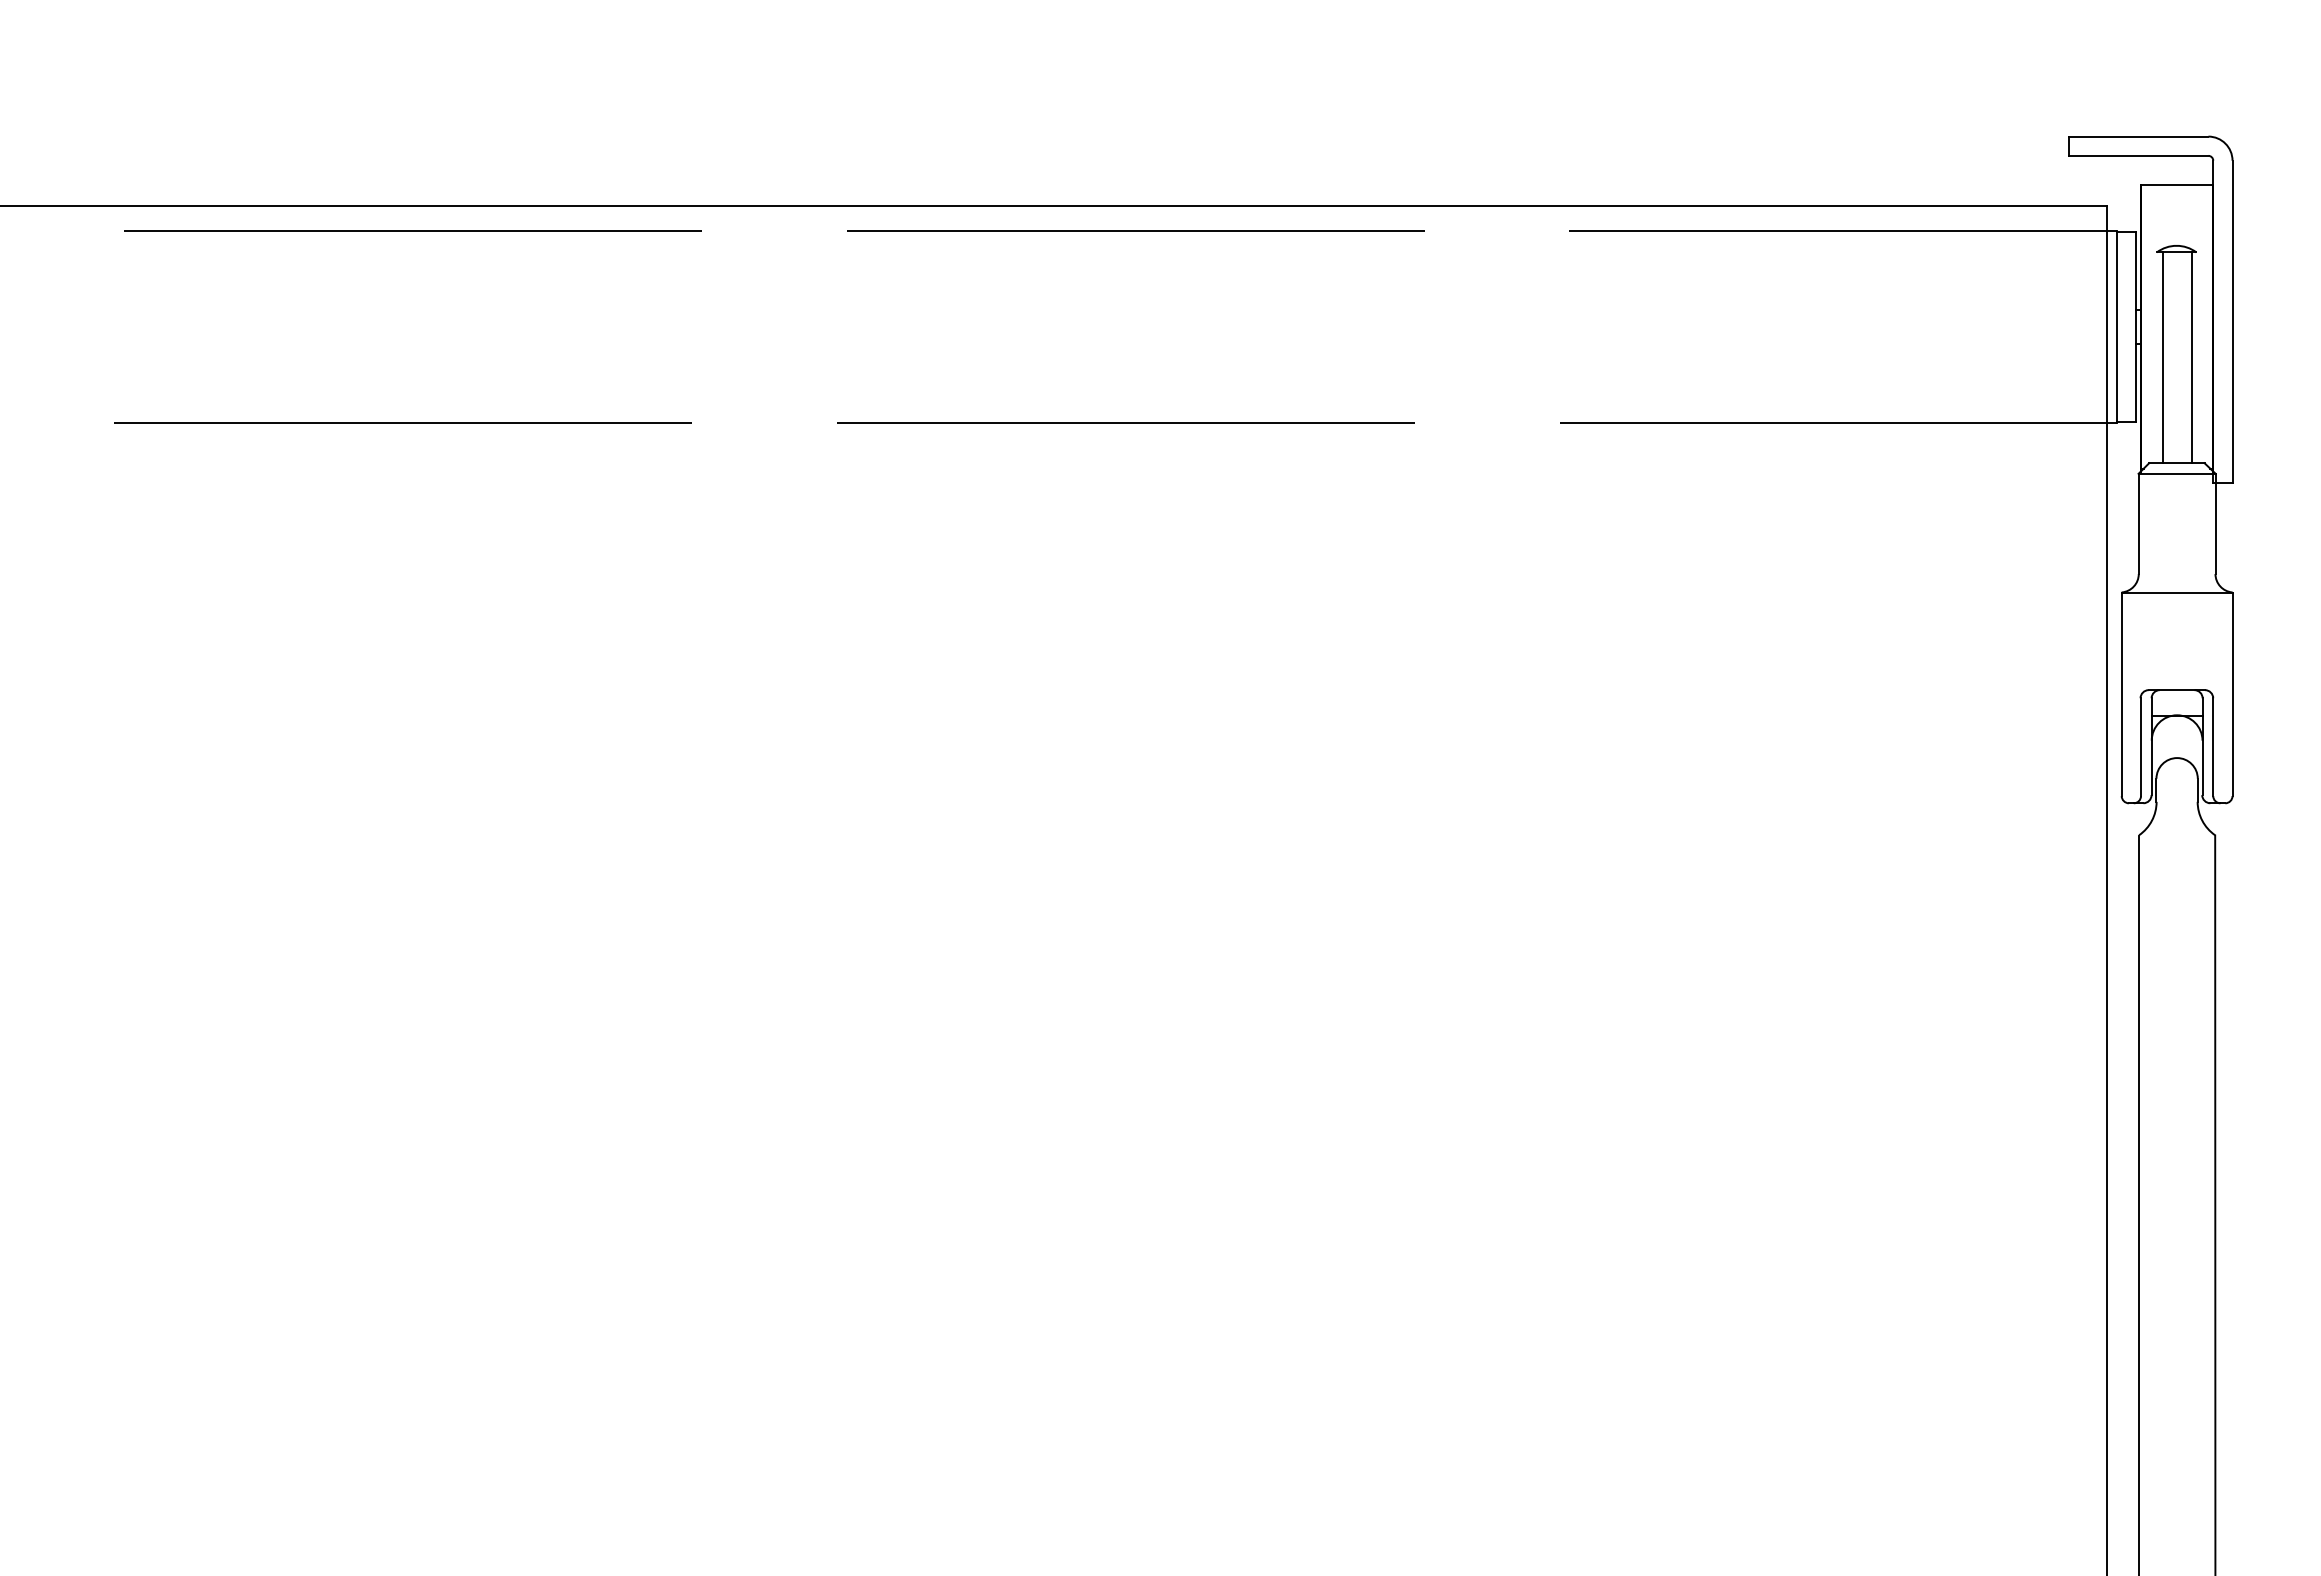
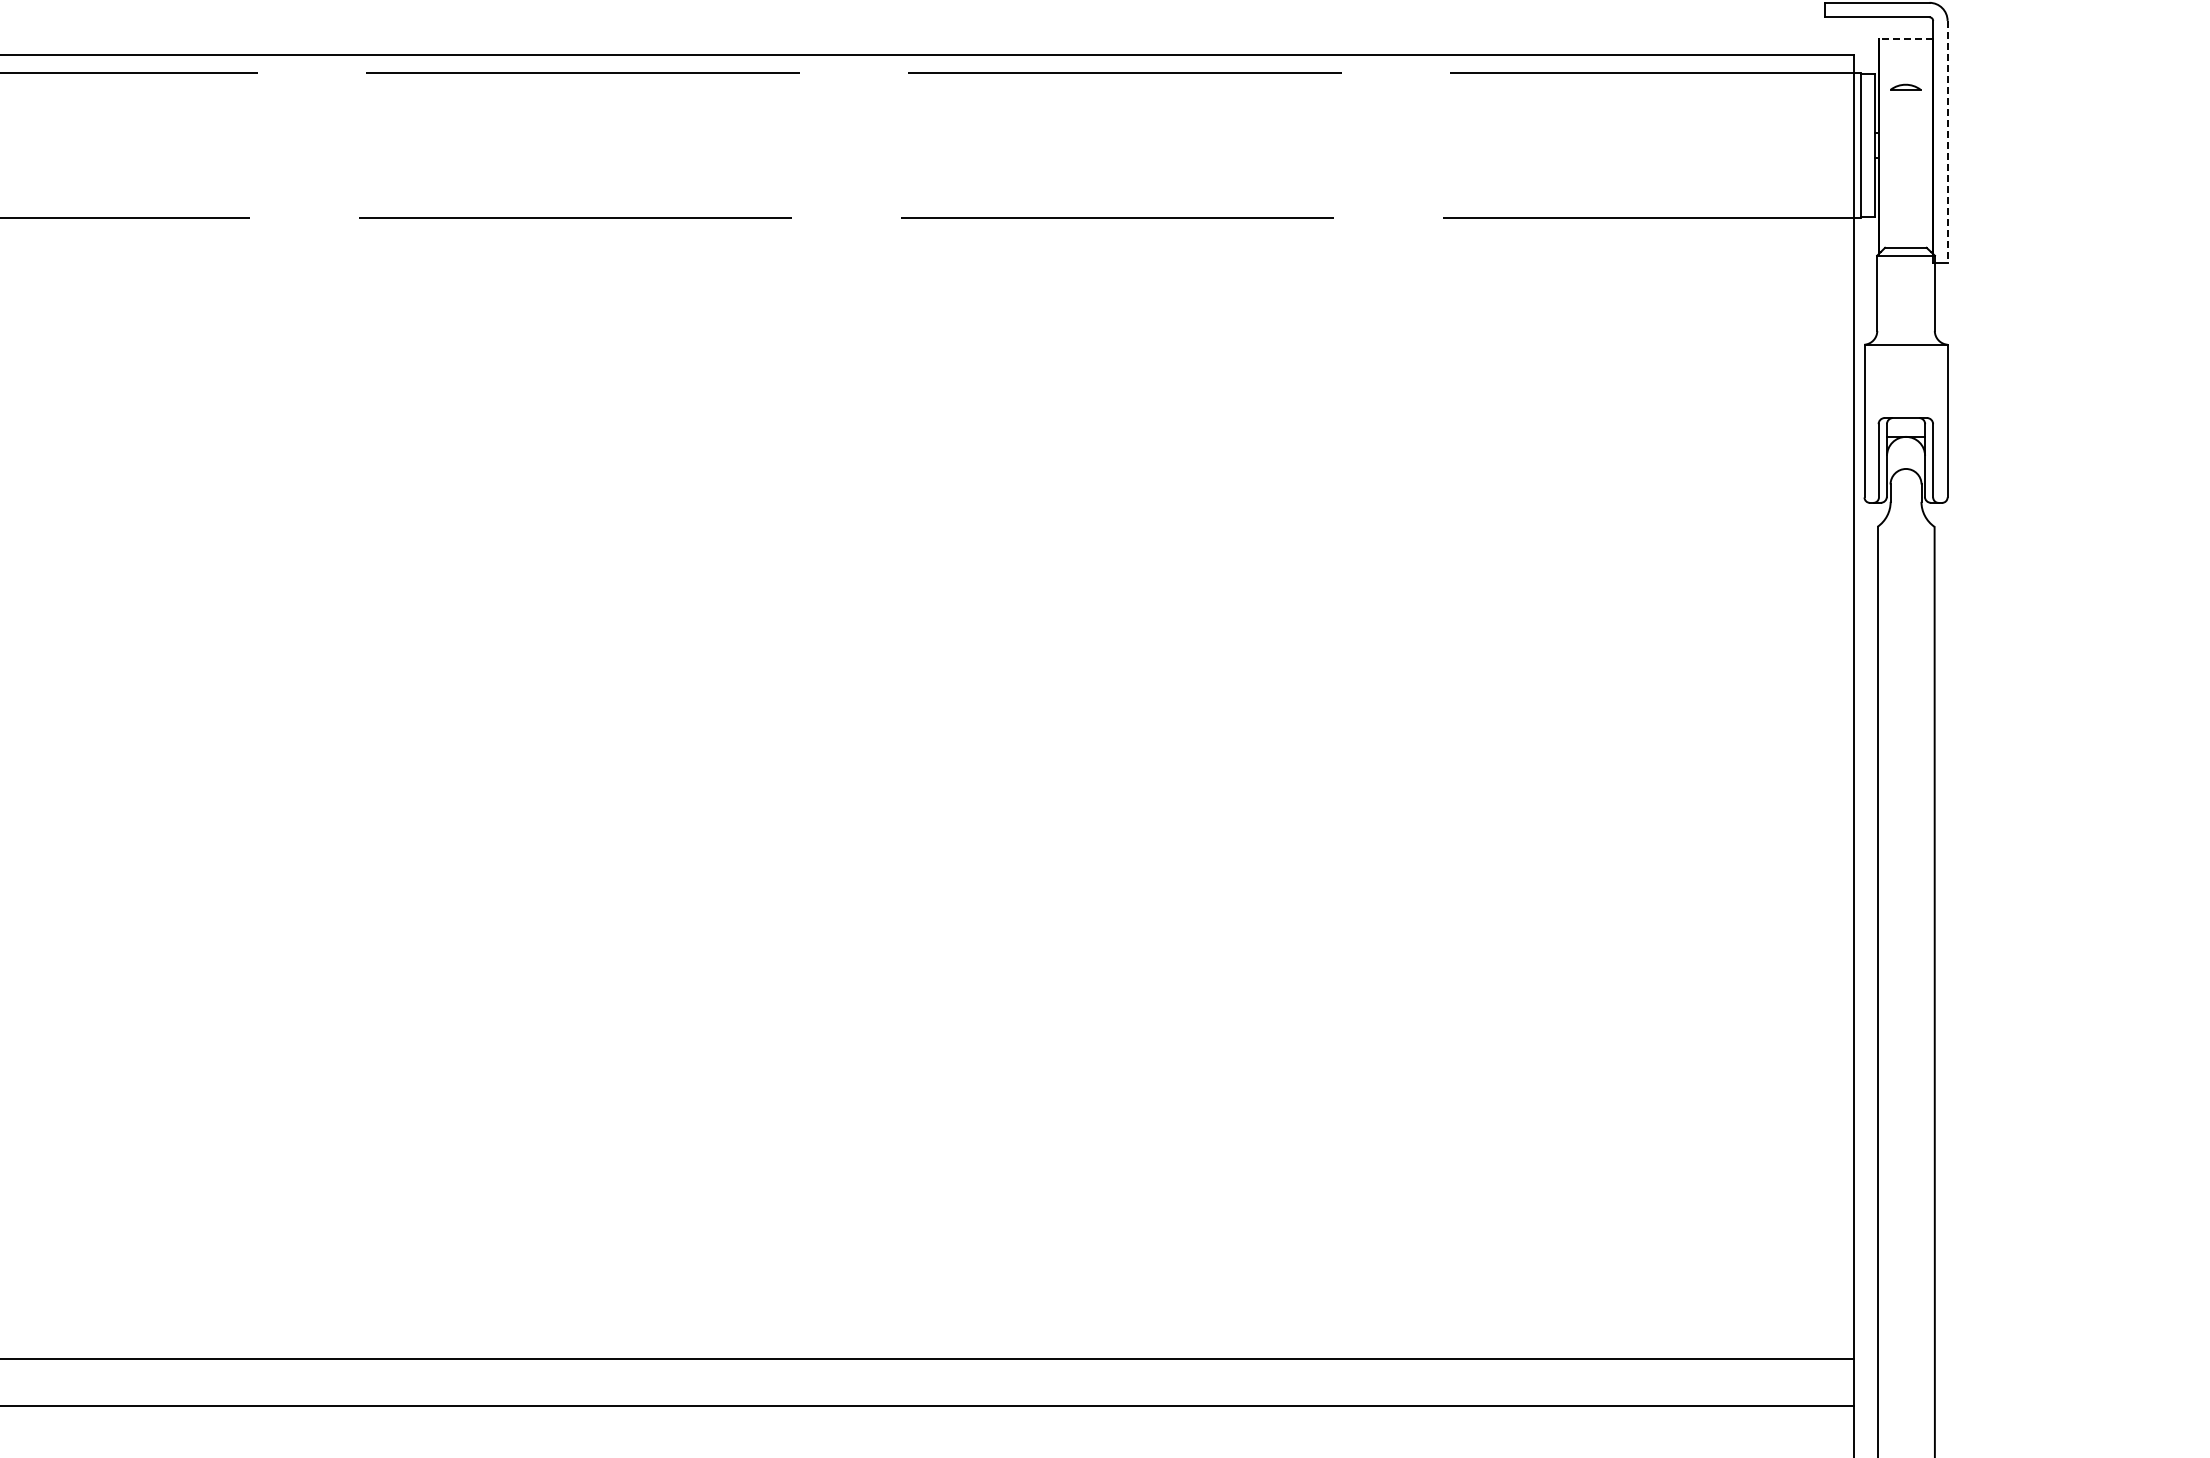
line: (2176, 184) -> (1905, 38), solid -> dashed
line: (2232, 322) -> (1947, 142), solid -> dashed
line: (2163, 357) -> (1895, 168), removed
line: (2191, 357) -> (1916, 168), removed

